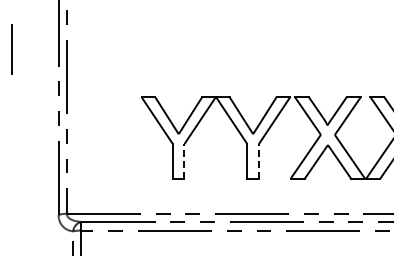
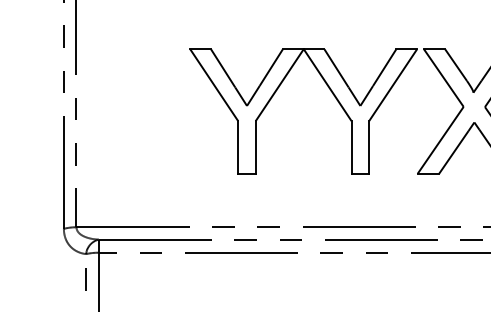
line: (184, 160) -> (255, 146), dashed -> solid
line: (258, 160) -> (368, 146), dashed -> solid

